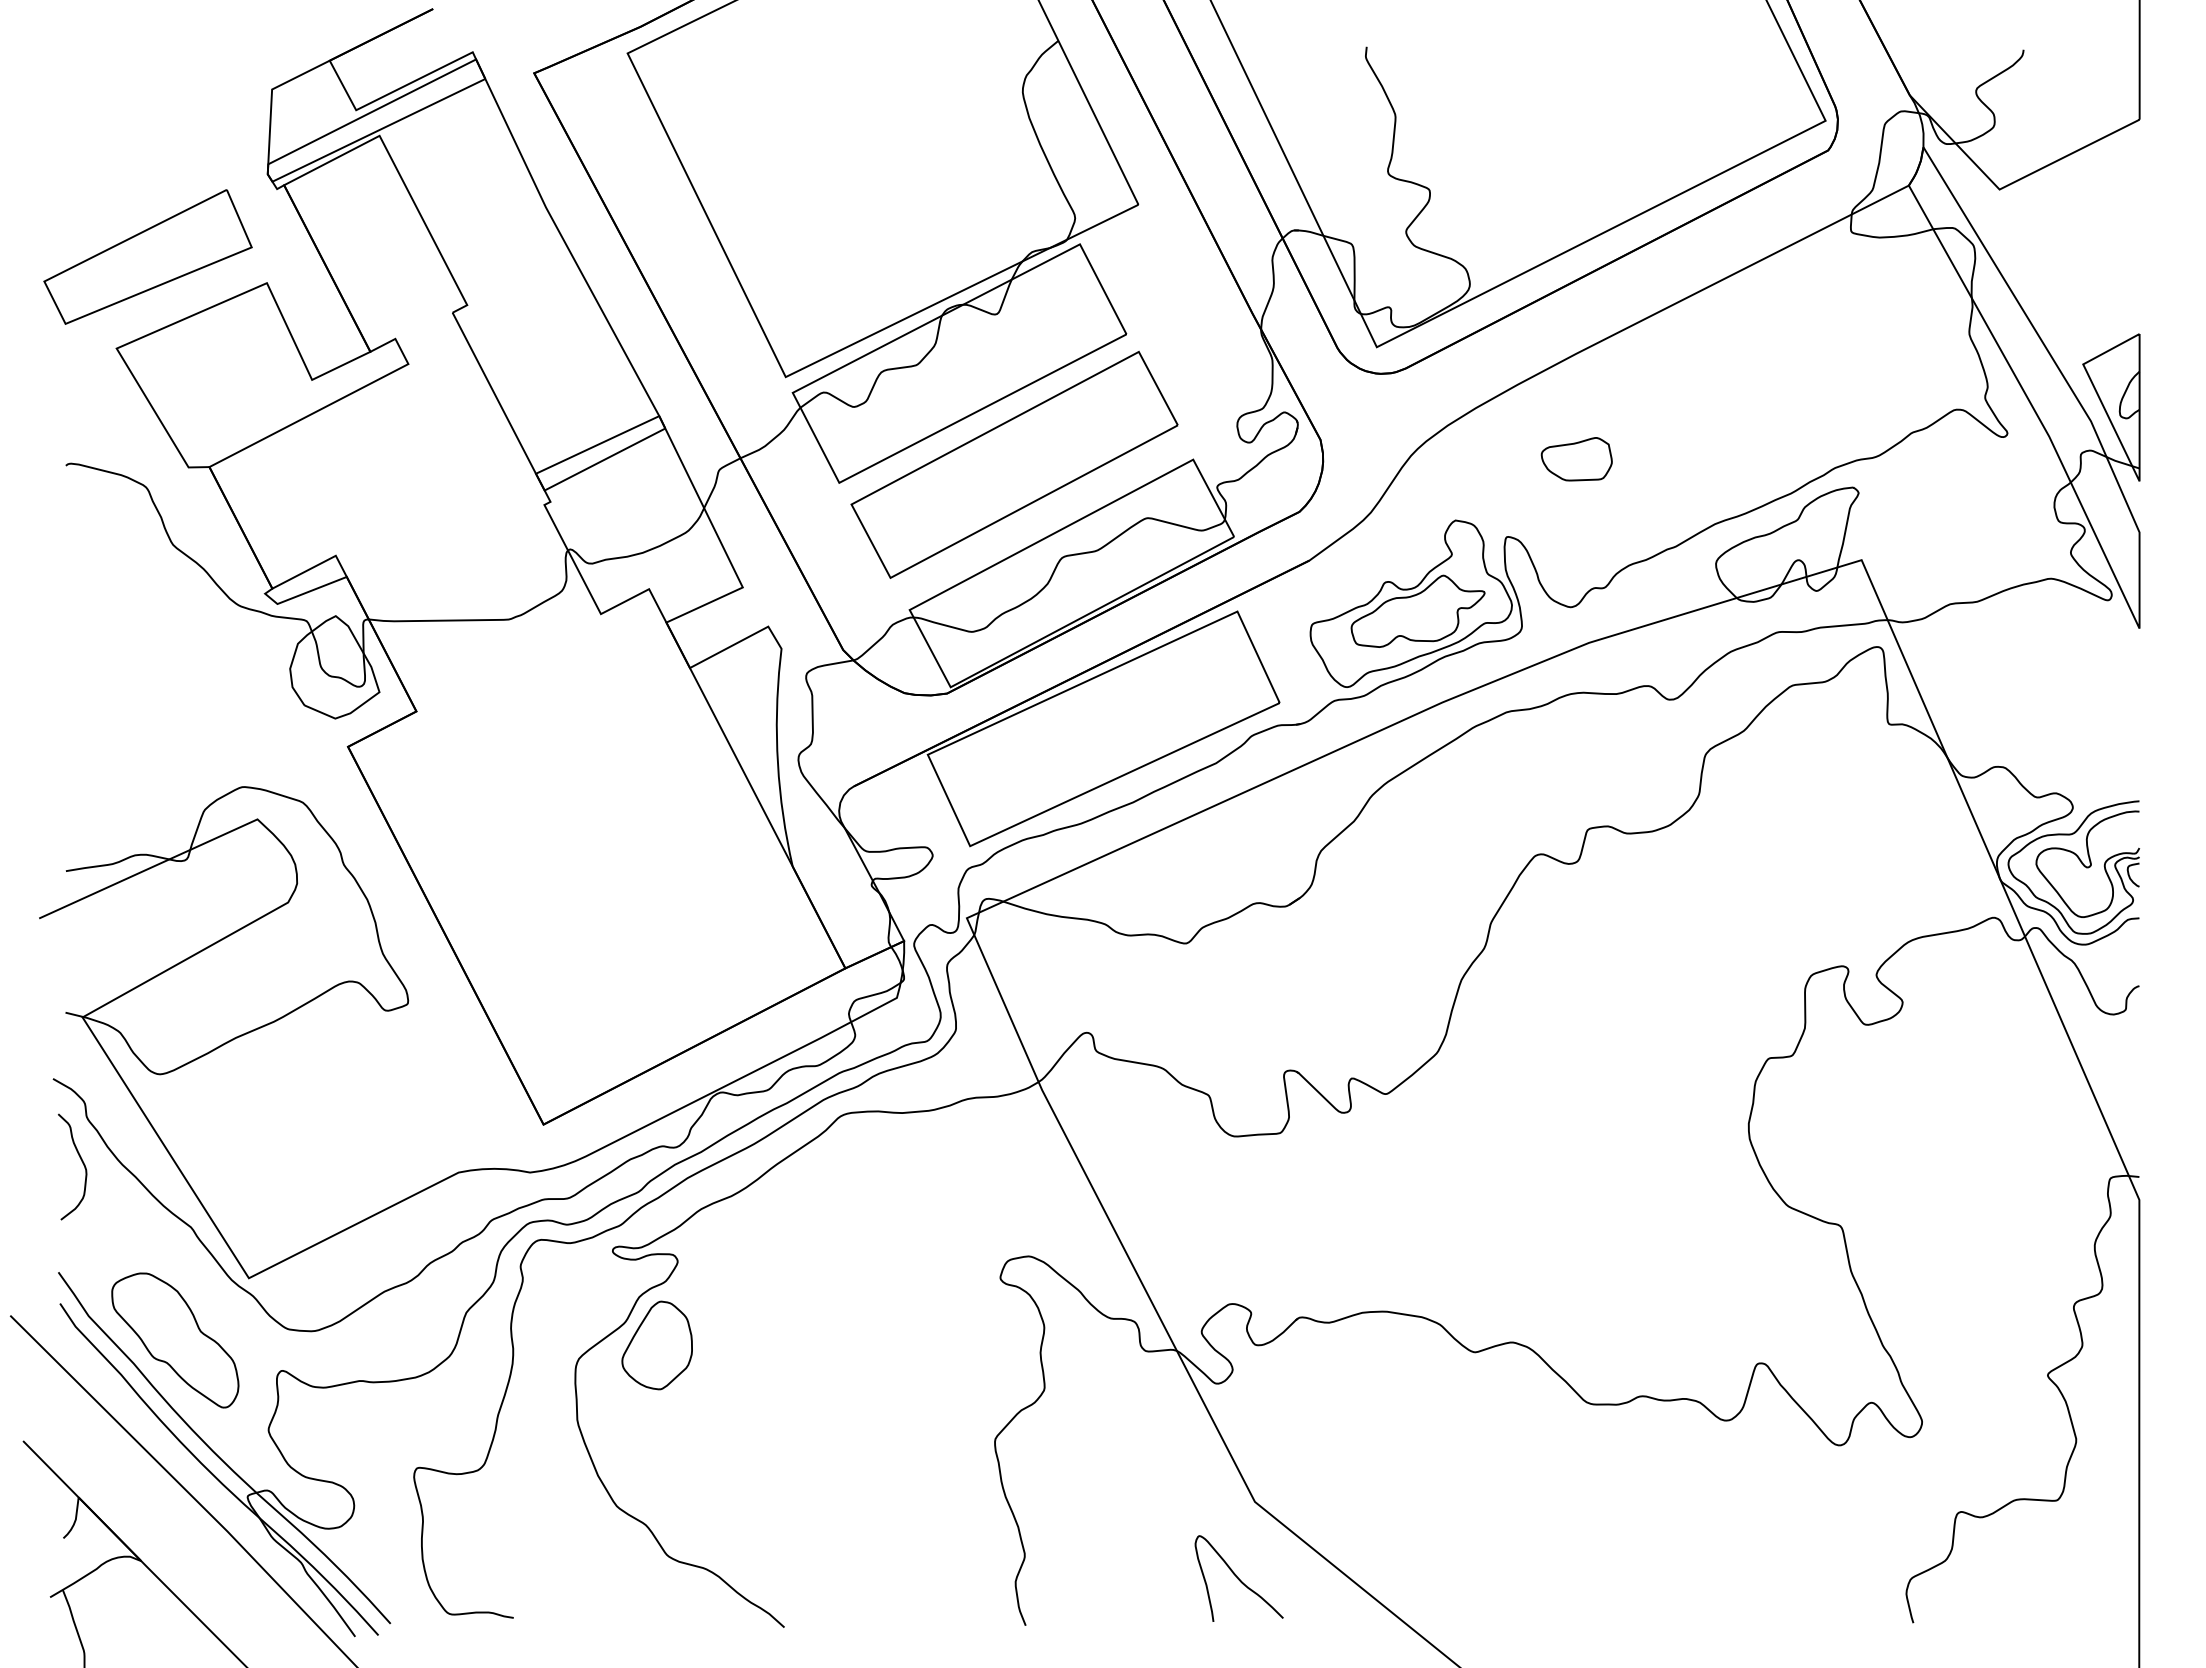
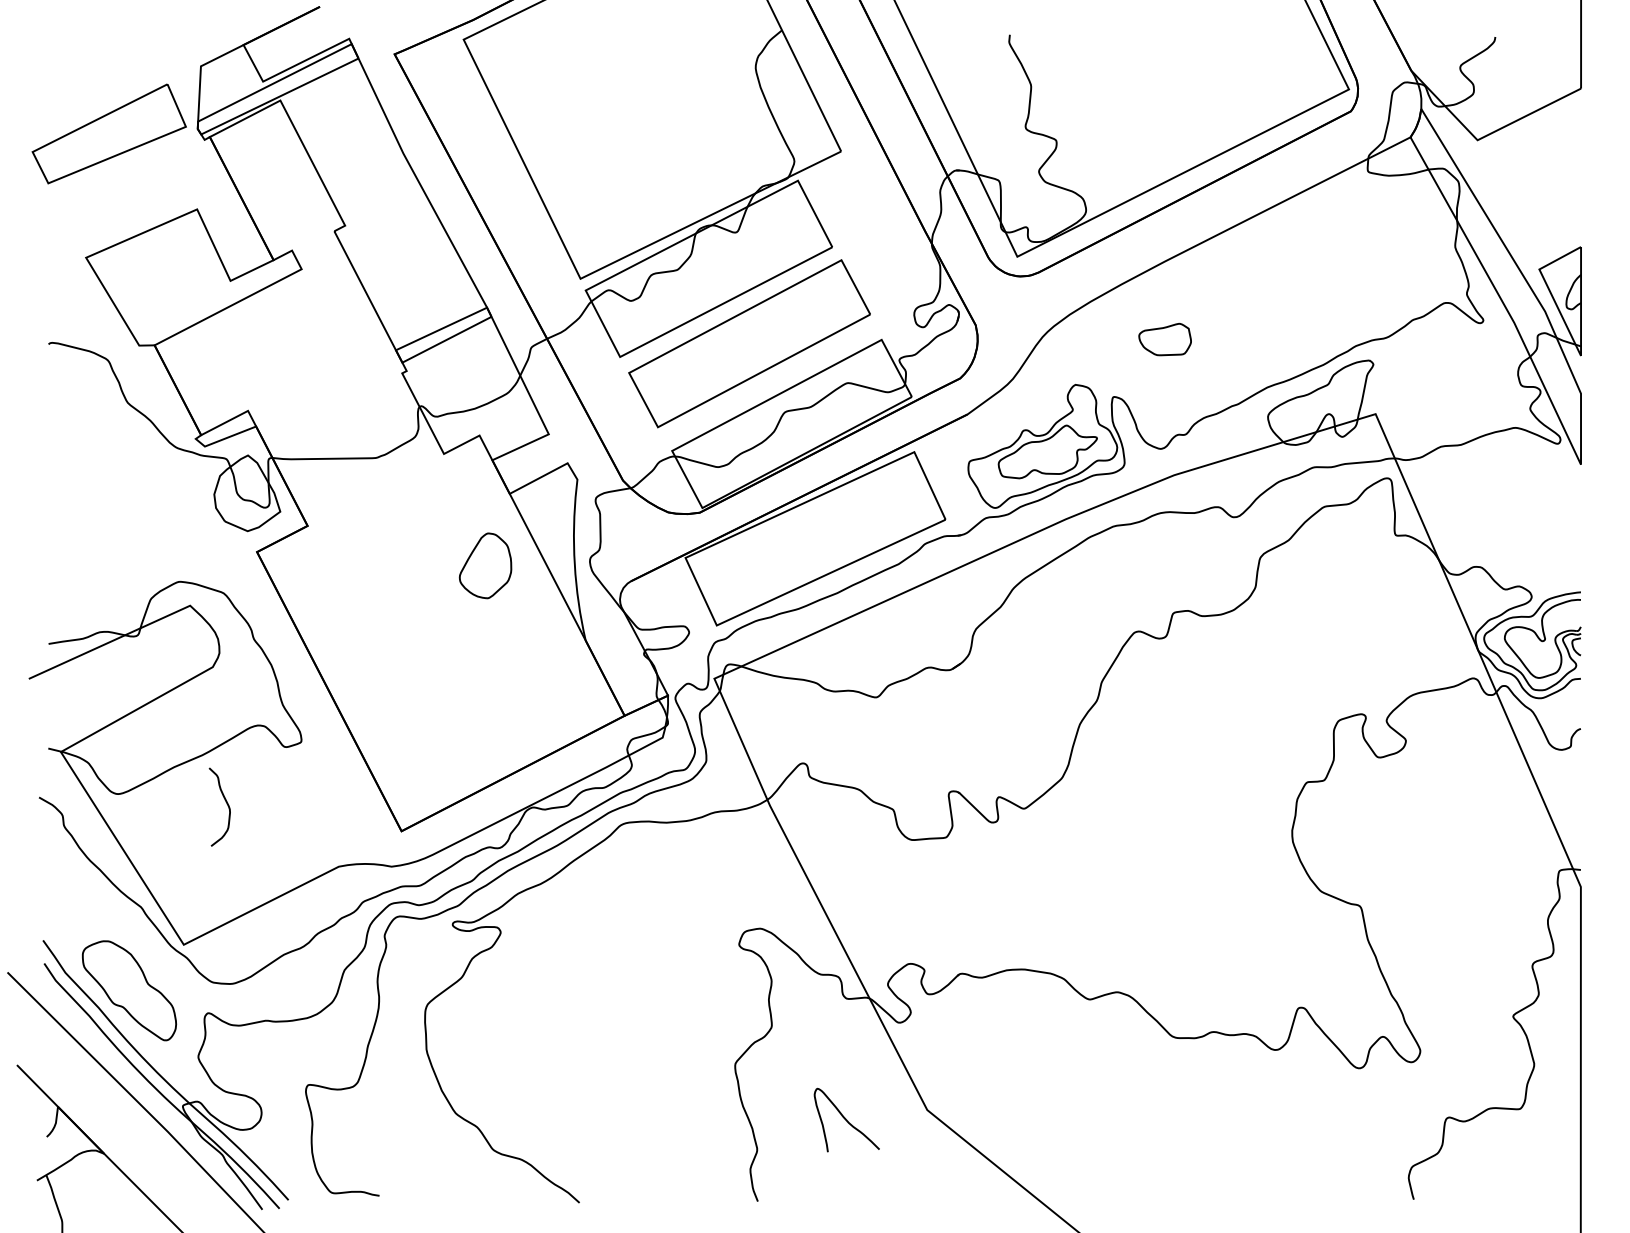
part: (147, 256) -> (108, 133), moved
curve: (81, 1161) -> (226, 803), moved
part: (656, 1345) -> (485, 565), moved
curve: (1238, 1578) -> (846, 1120), moved

